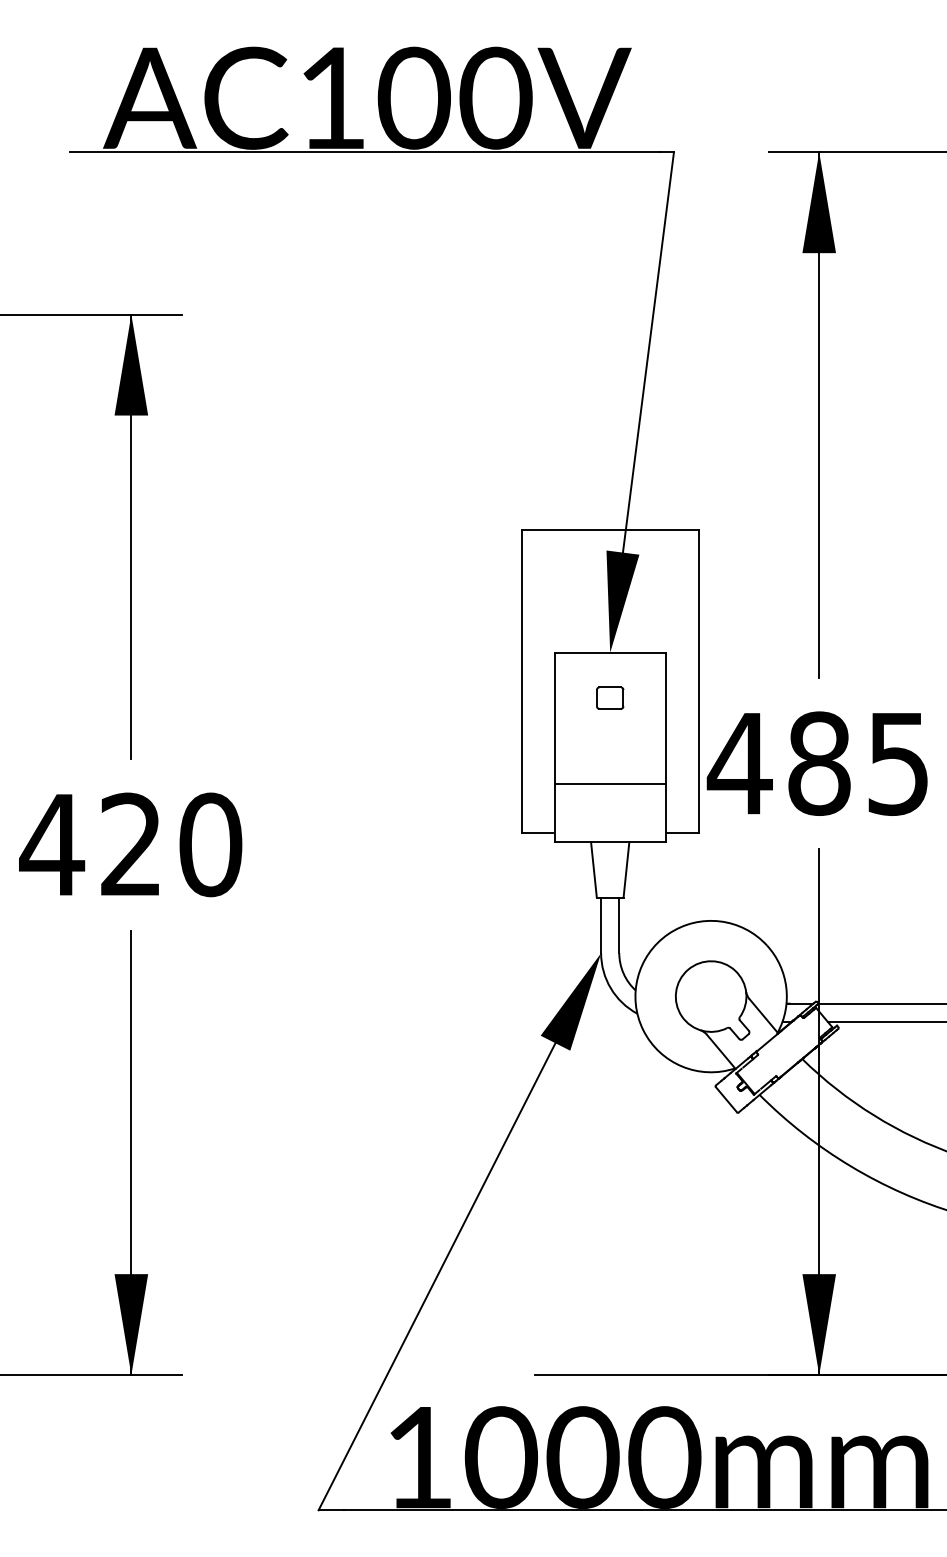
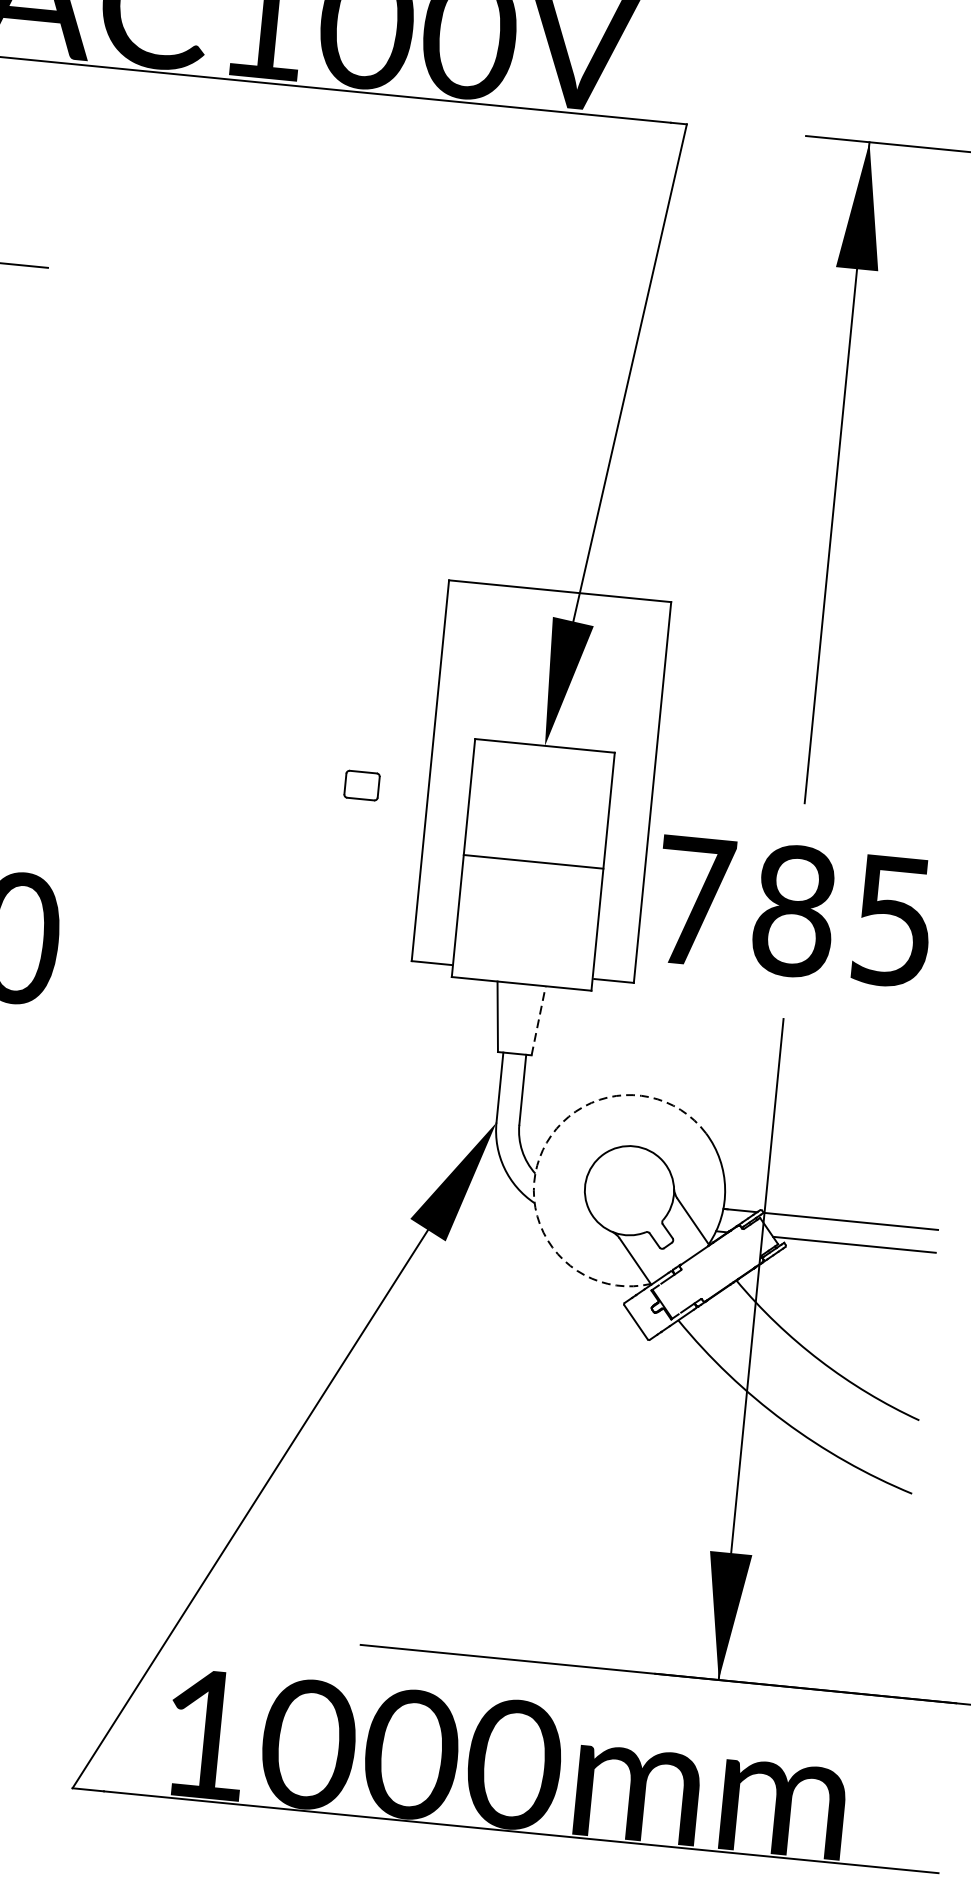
part: (610, 697) -> (362, 784), moved
text: (739, 763) -> (693, 901), 485 -> 785
line: (609, 783) -> (532, 861), moved
line: (626, 869) -> (538, 1020), solid -> dashed
arc: (637, 977) -> (539, 1157), solid -> dashed

